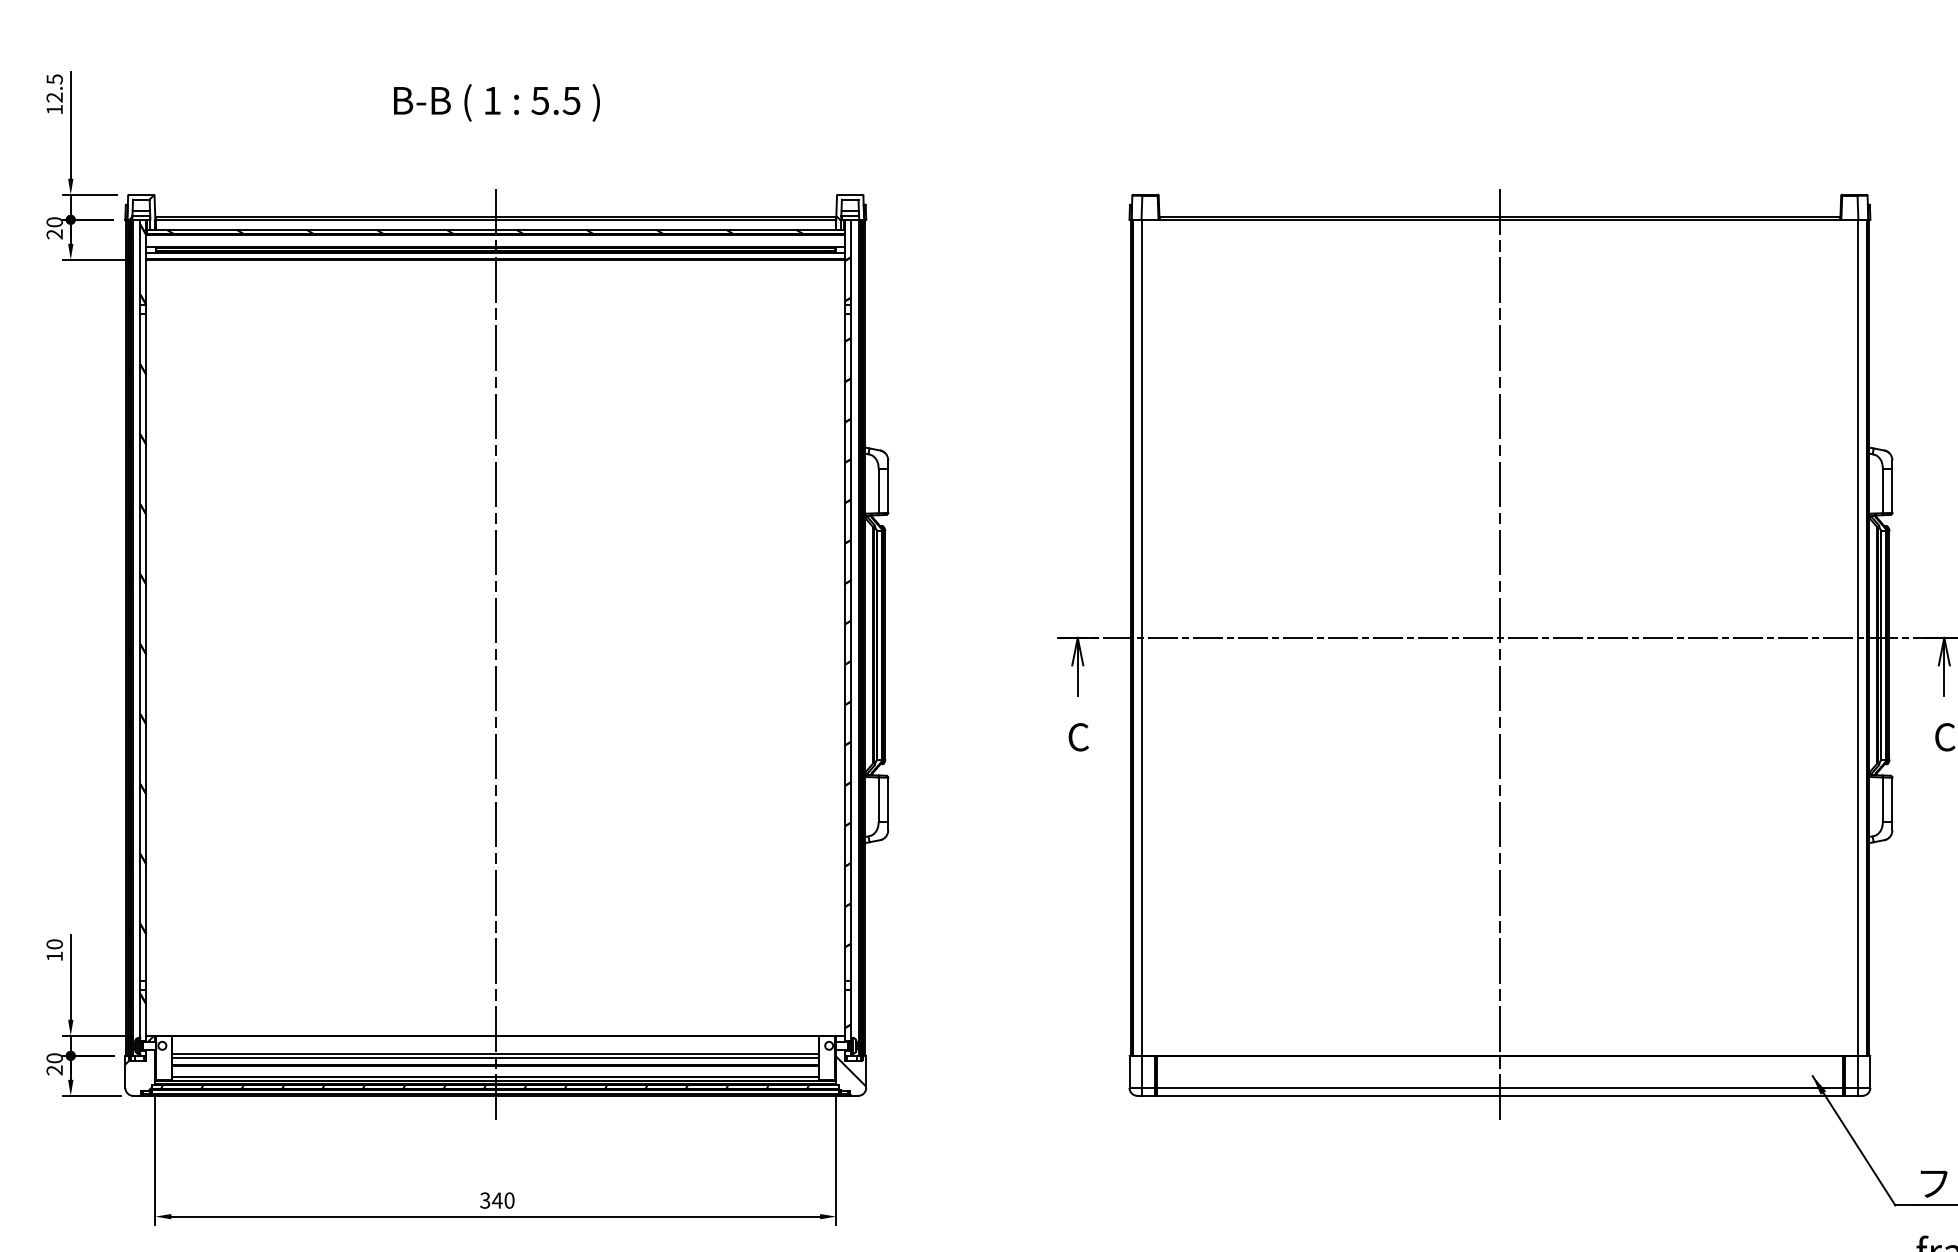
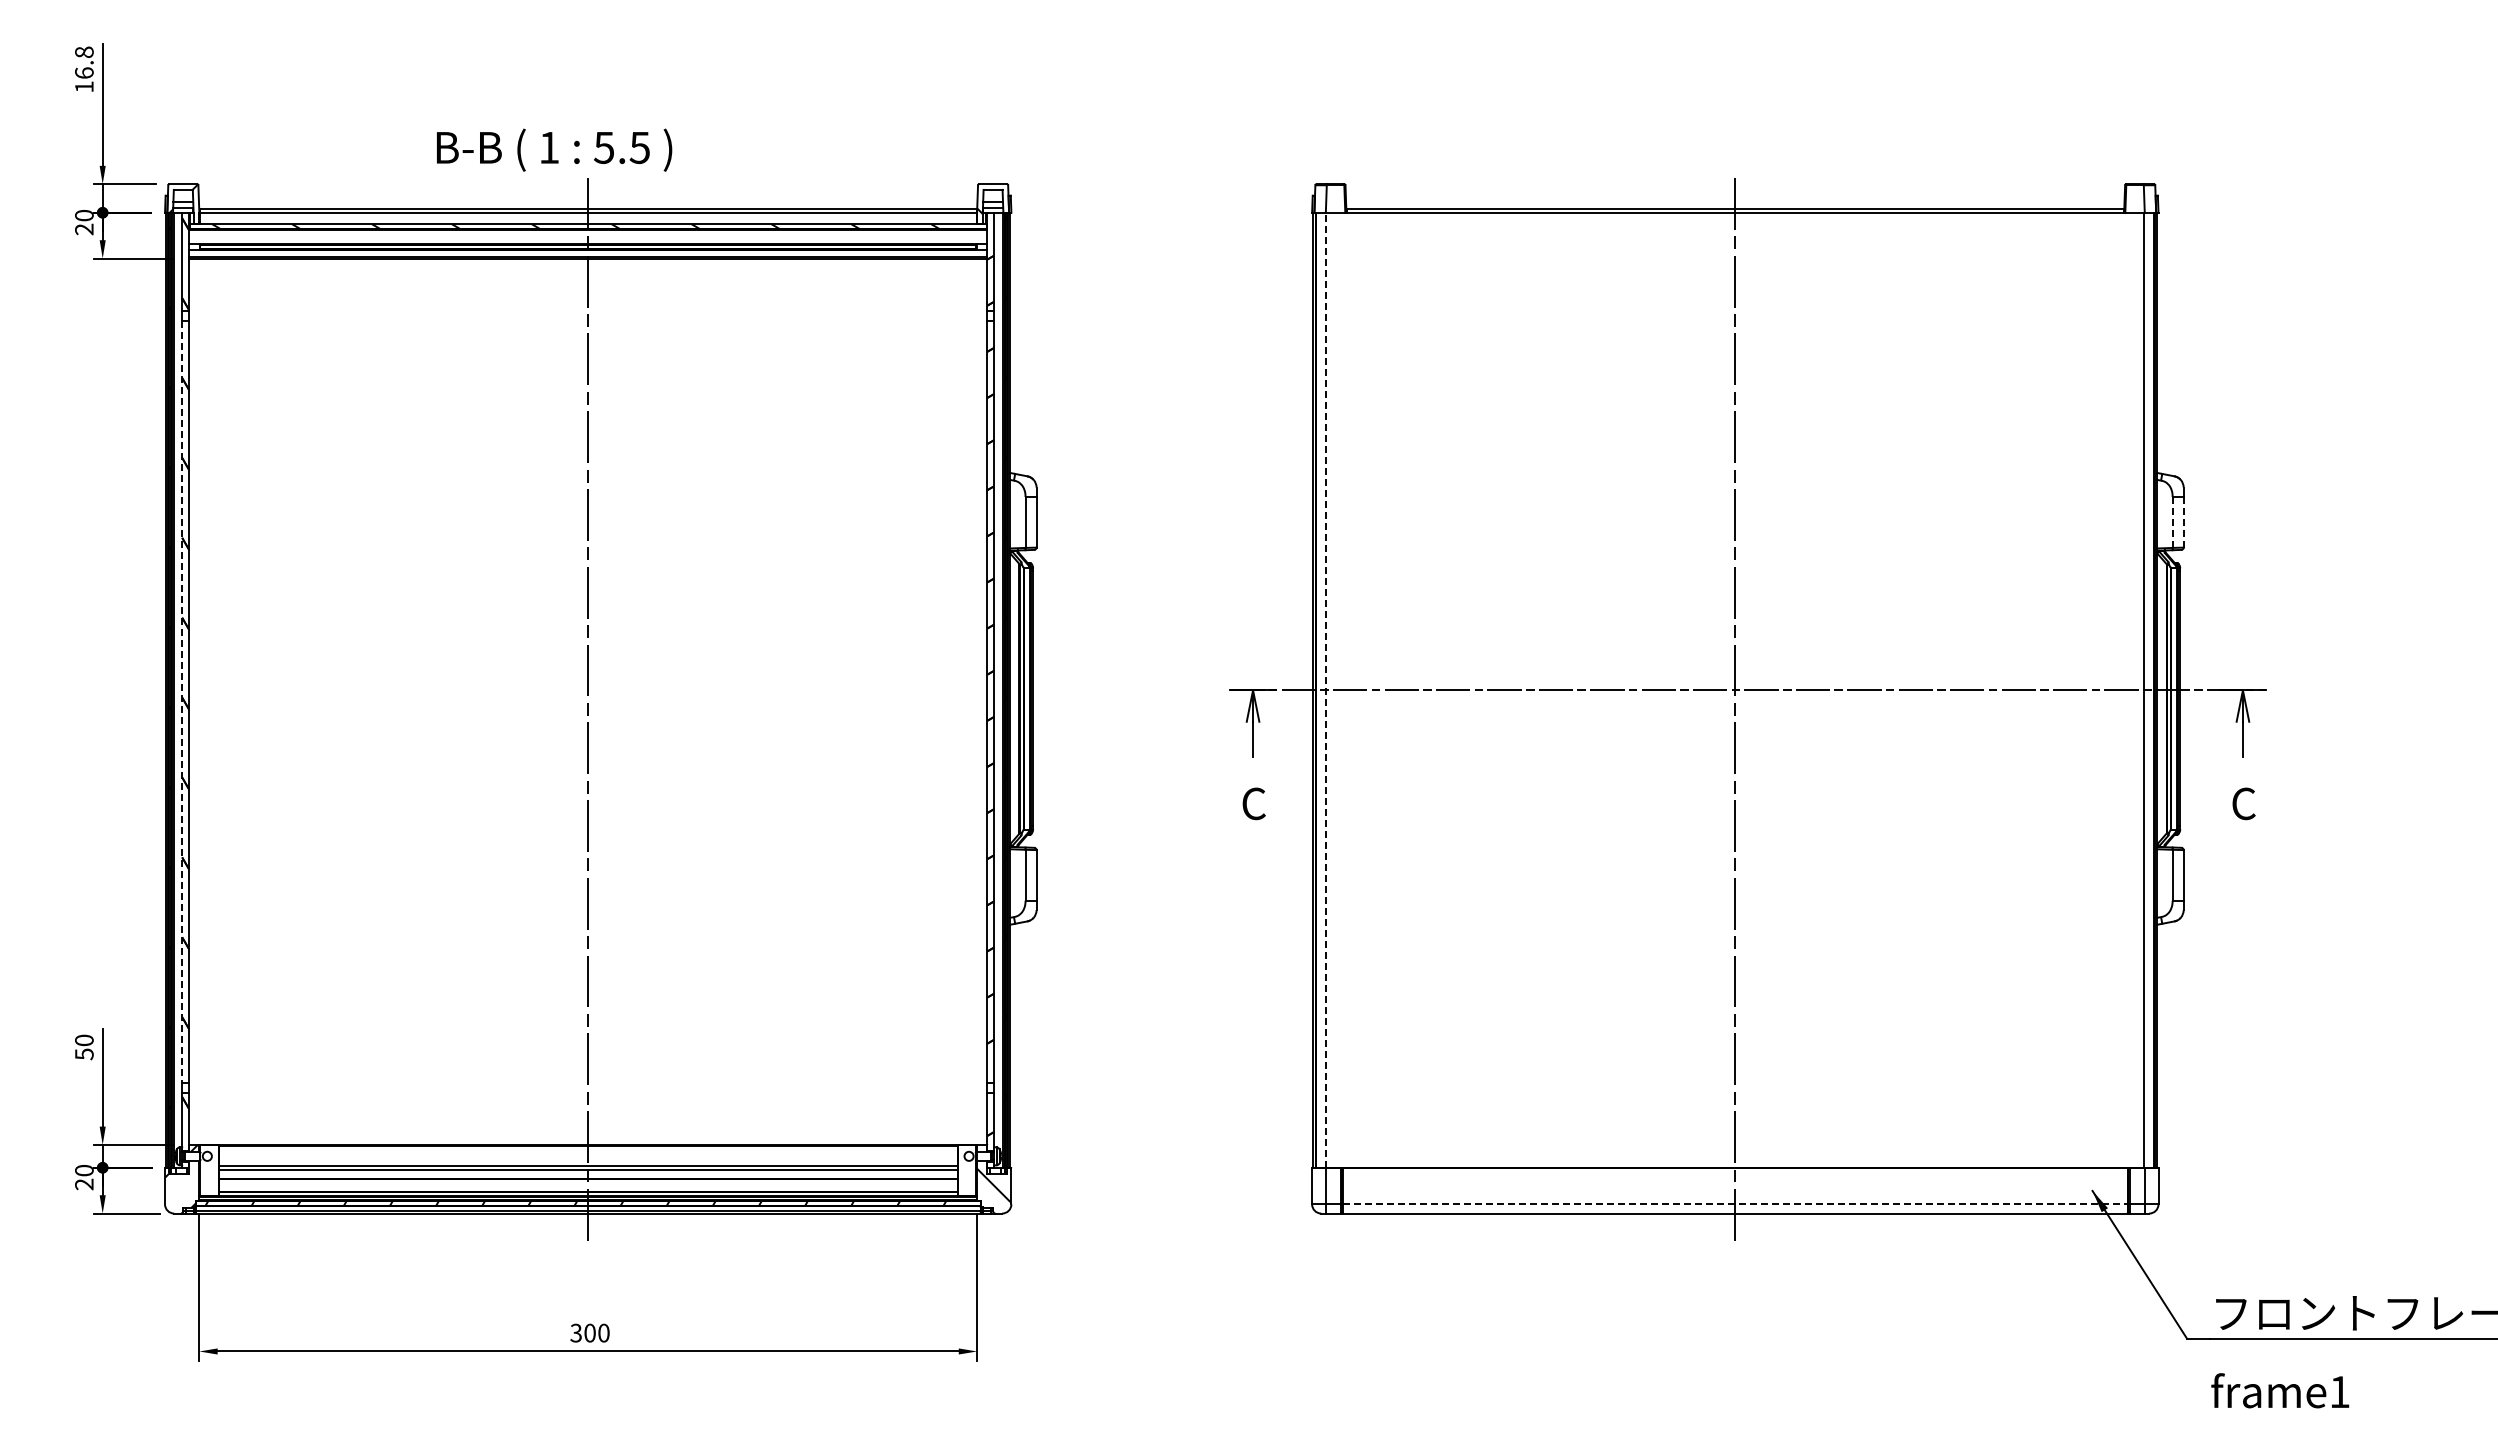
text: (54, 88) -> (84, 62), 12.5 -> 16.8
text: (496, 102) -> (554, 149), moved
line: (1882, 490) -> (2172, 522), solid -> dashed
line: (1892, 490) -> (2183, 521), solid -> dashed
line: (1142, 638) -> (1326, 690), solid -> dashed
line: (140, 647) -> (182, 701), solid -> dashed
text: (54, 956) -> (84, 1054), 10 -> 50
line: (1500, 1087) -> (1735, 1204), solid -> dashed
text: (496, 1200) -> (589, 1332), 340 -> 300

